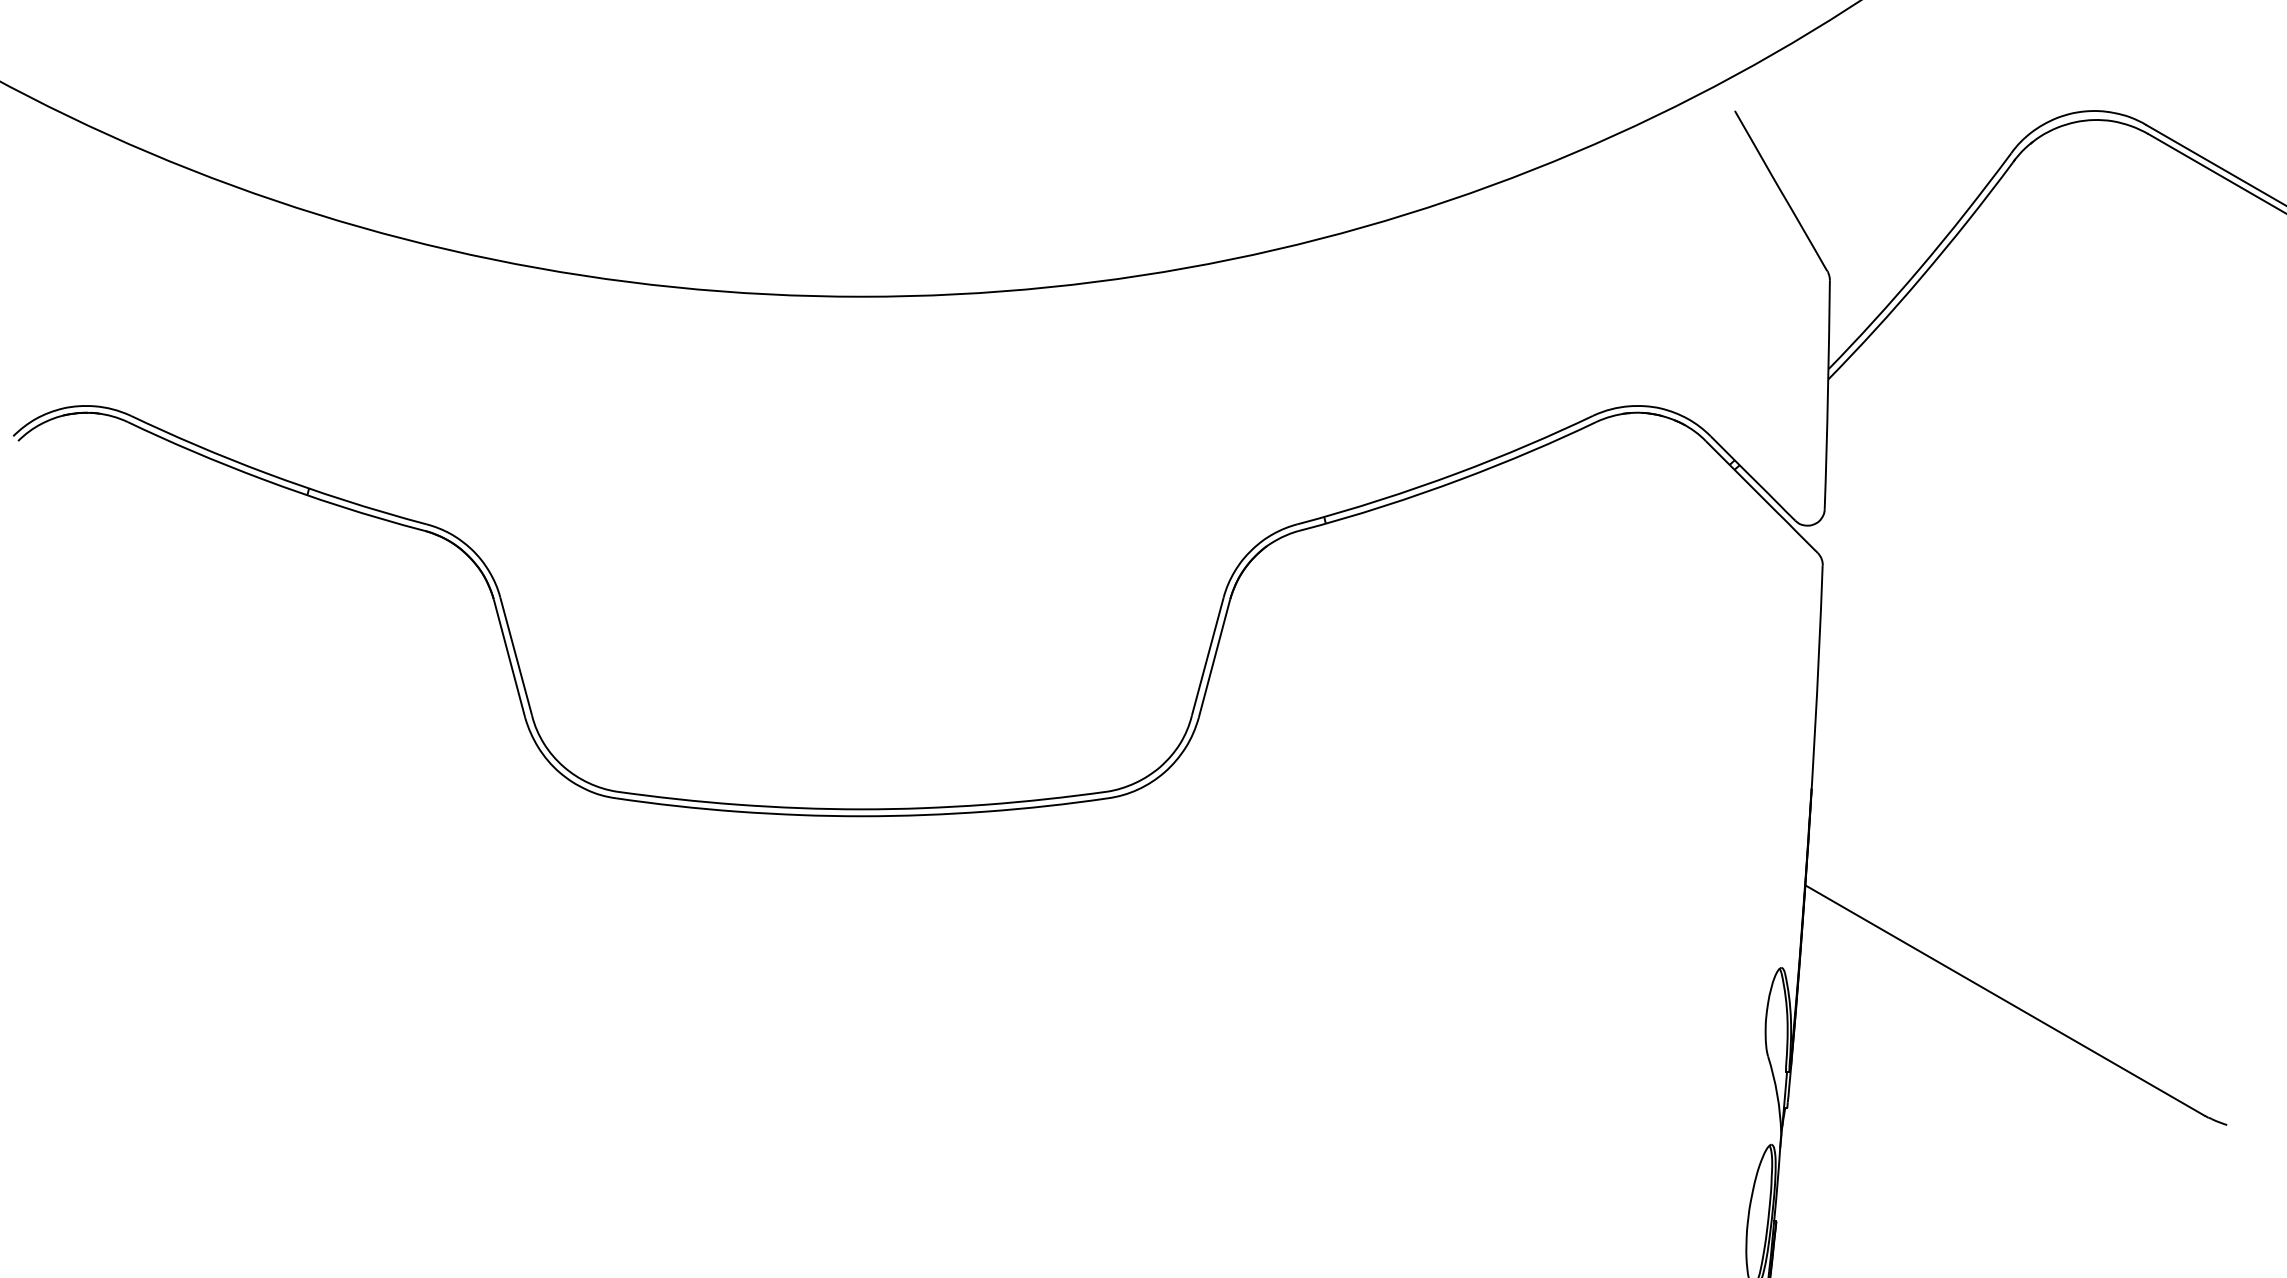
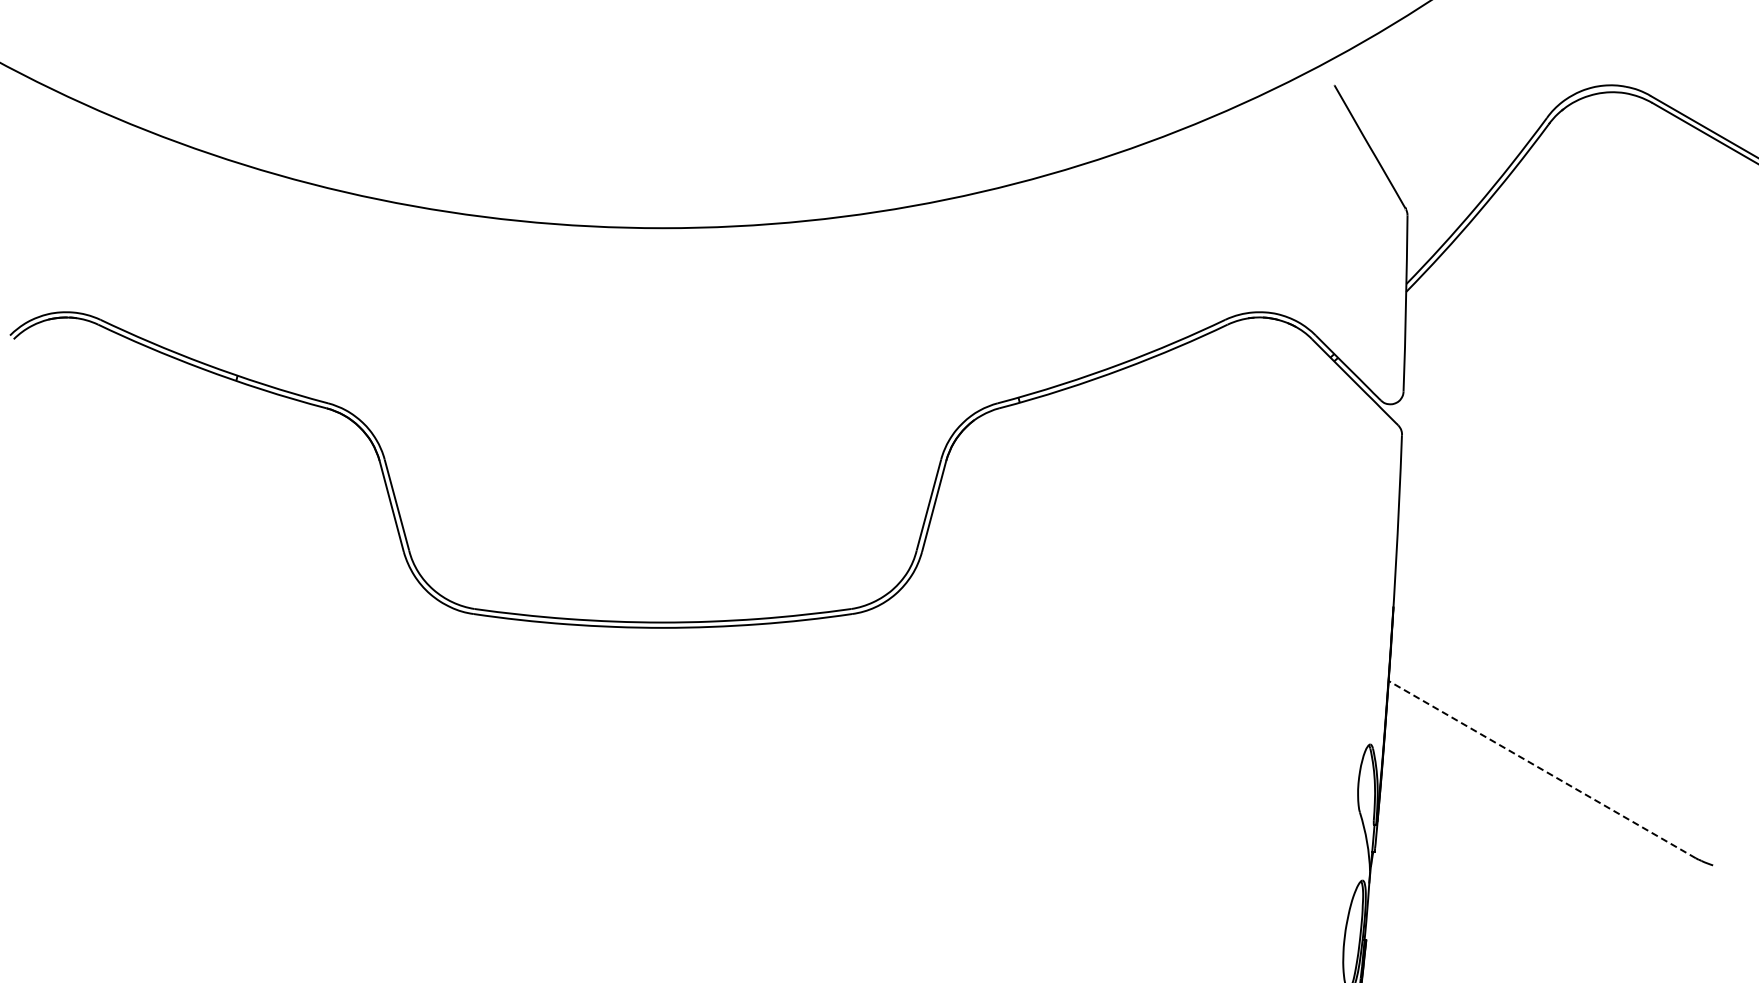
line: (2004, 1000) -> (1541, 769), solid -> dashed

